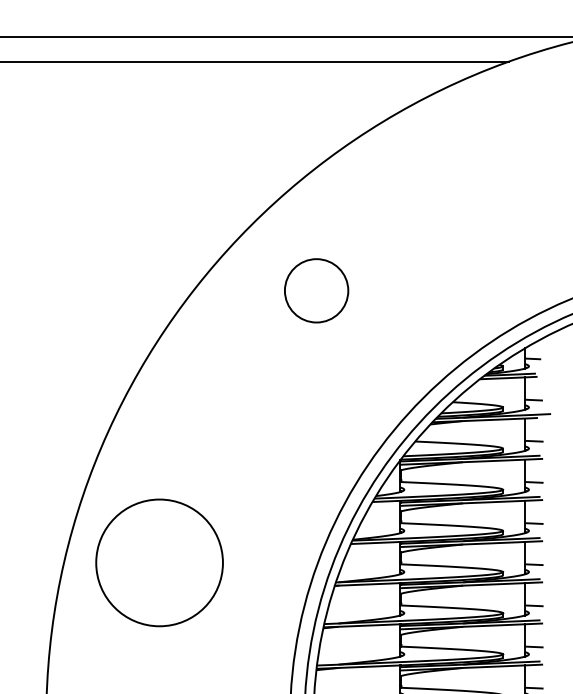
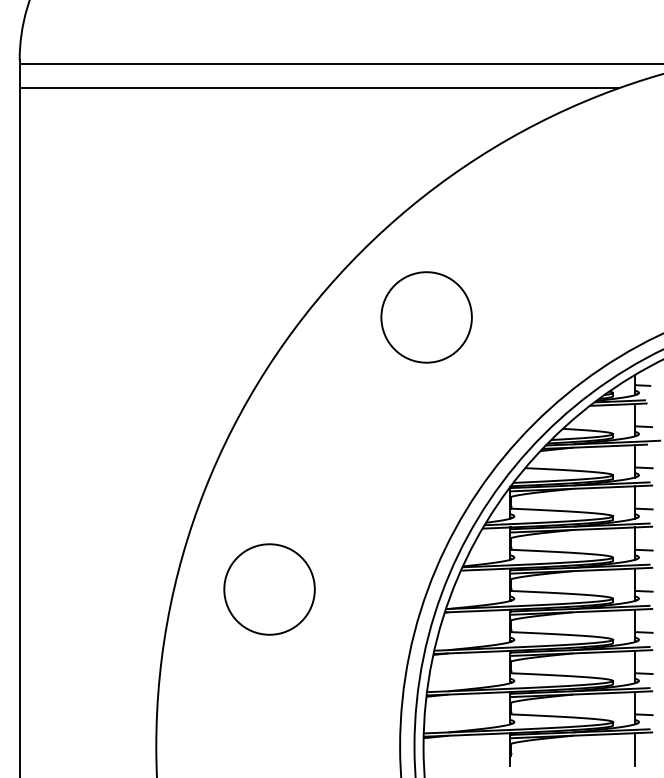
circle: (316, 290) -> (426, 317), size x1.43
circle: (159, 562) -> (269, 589), size x0.71

